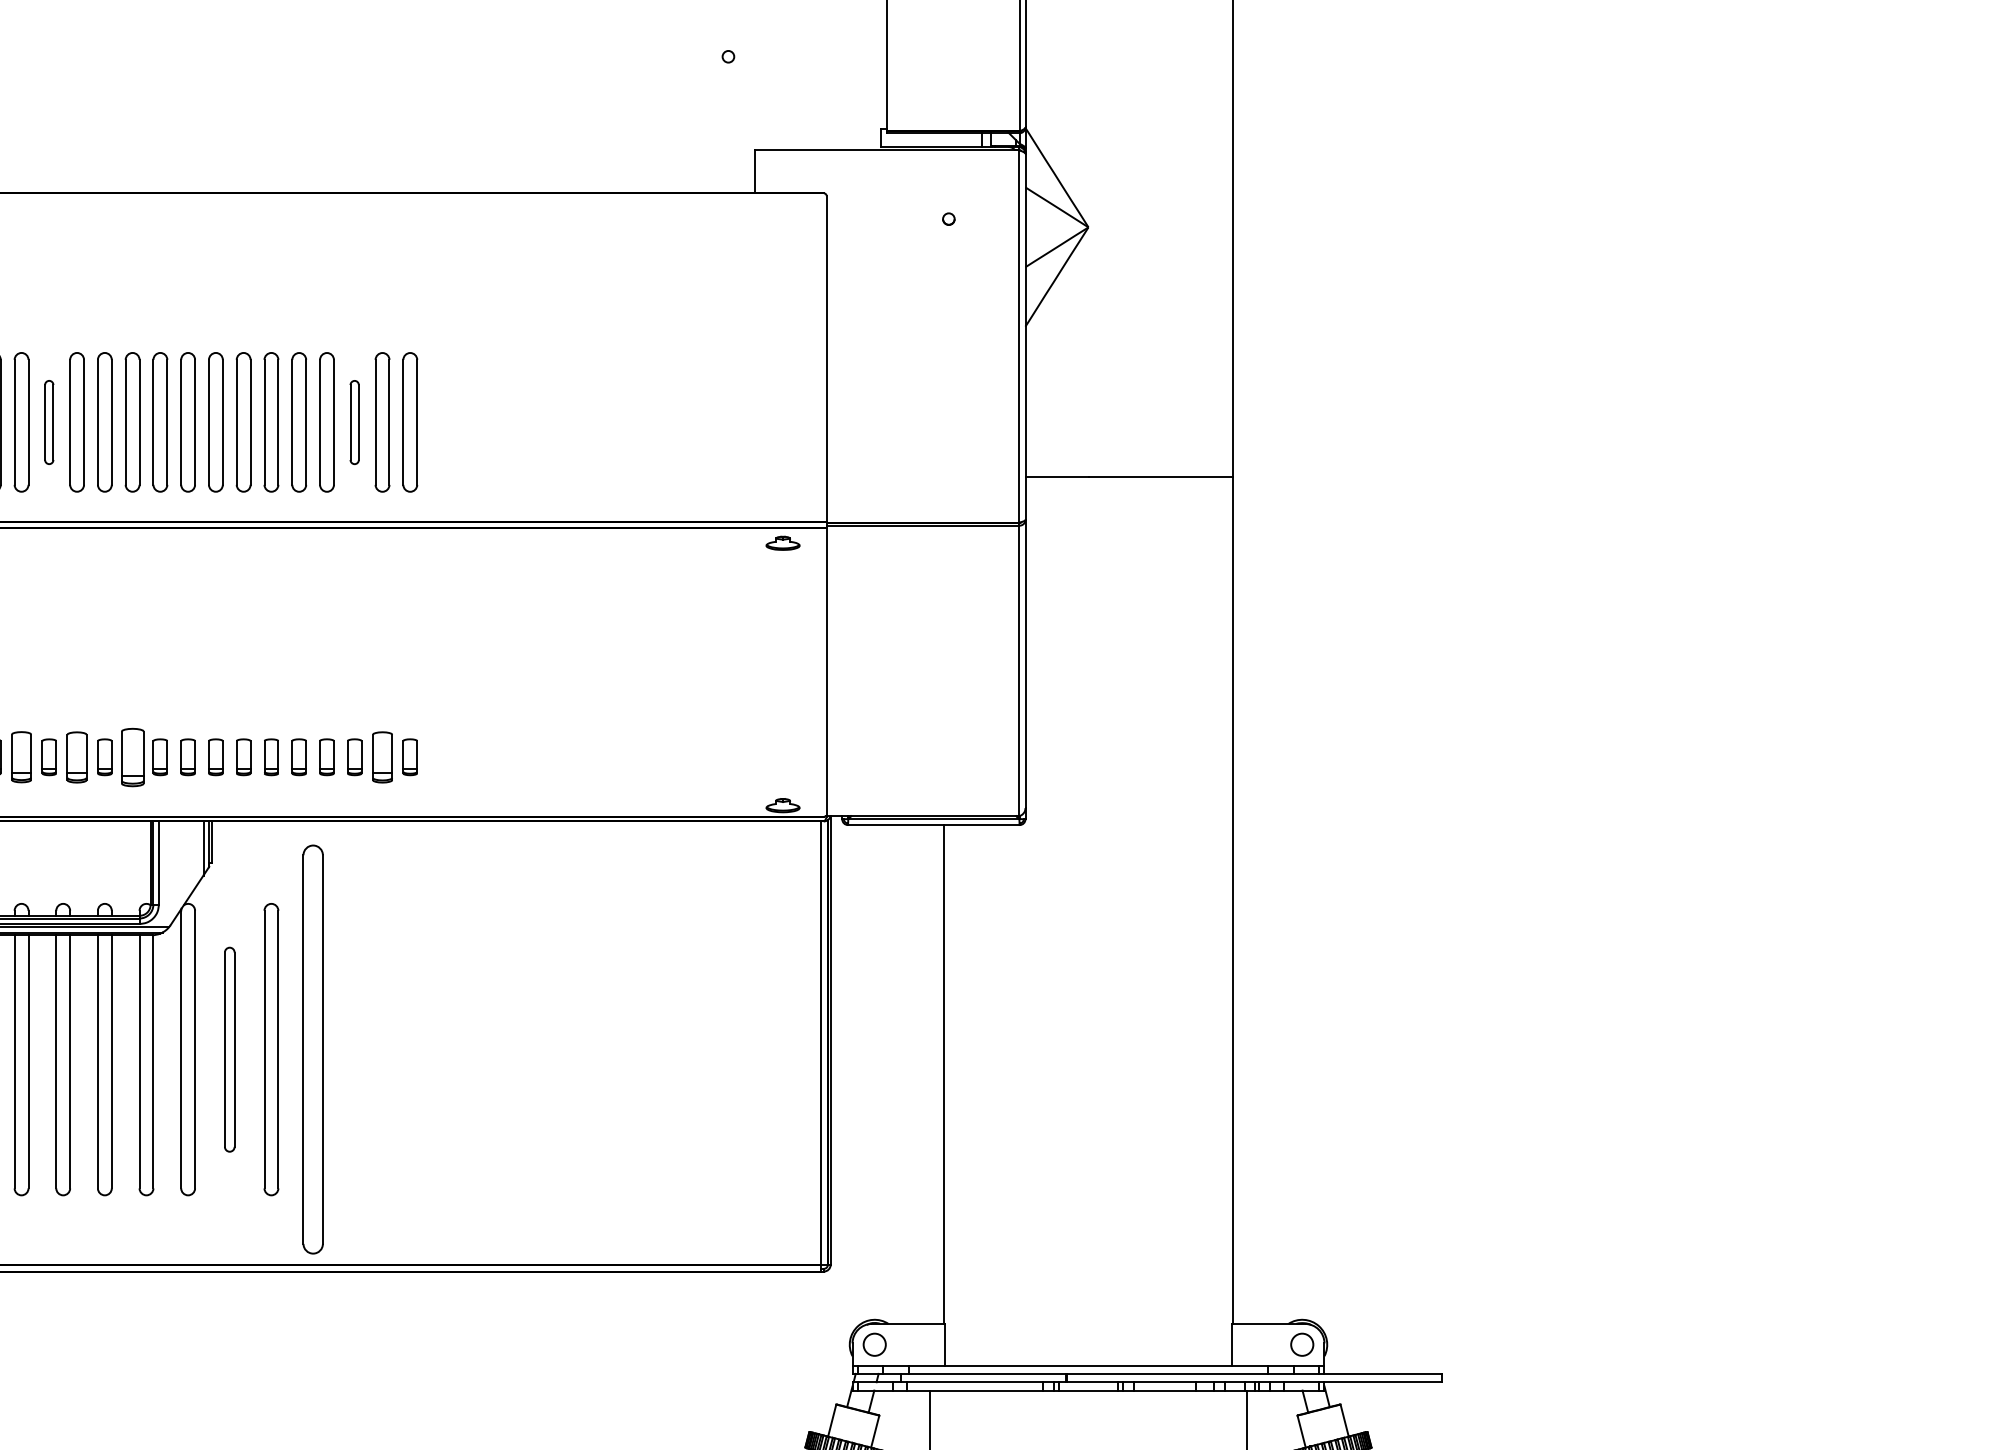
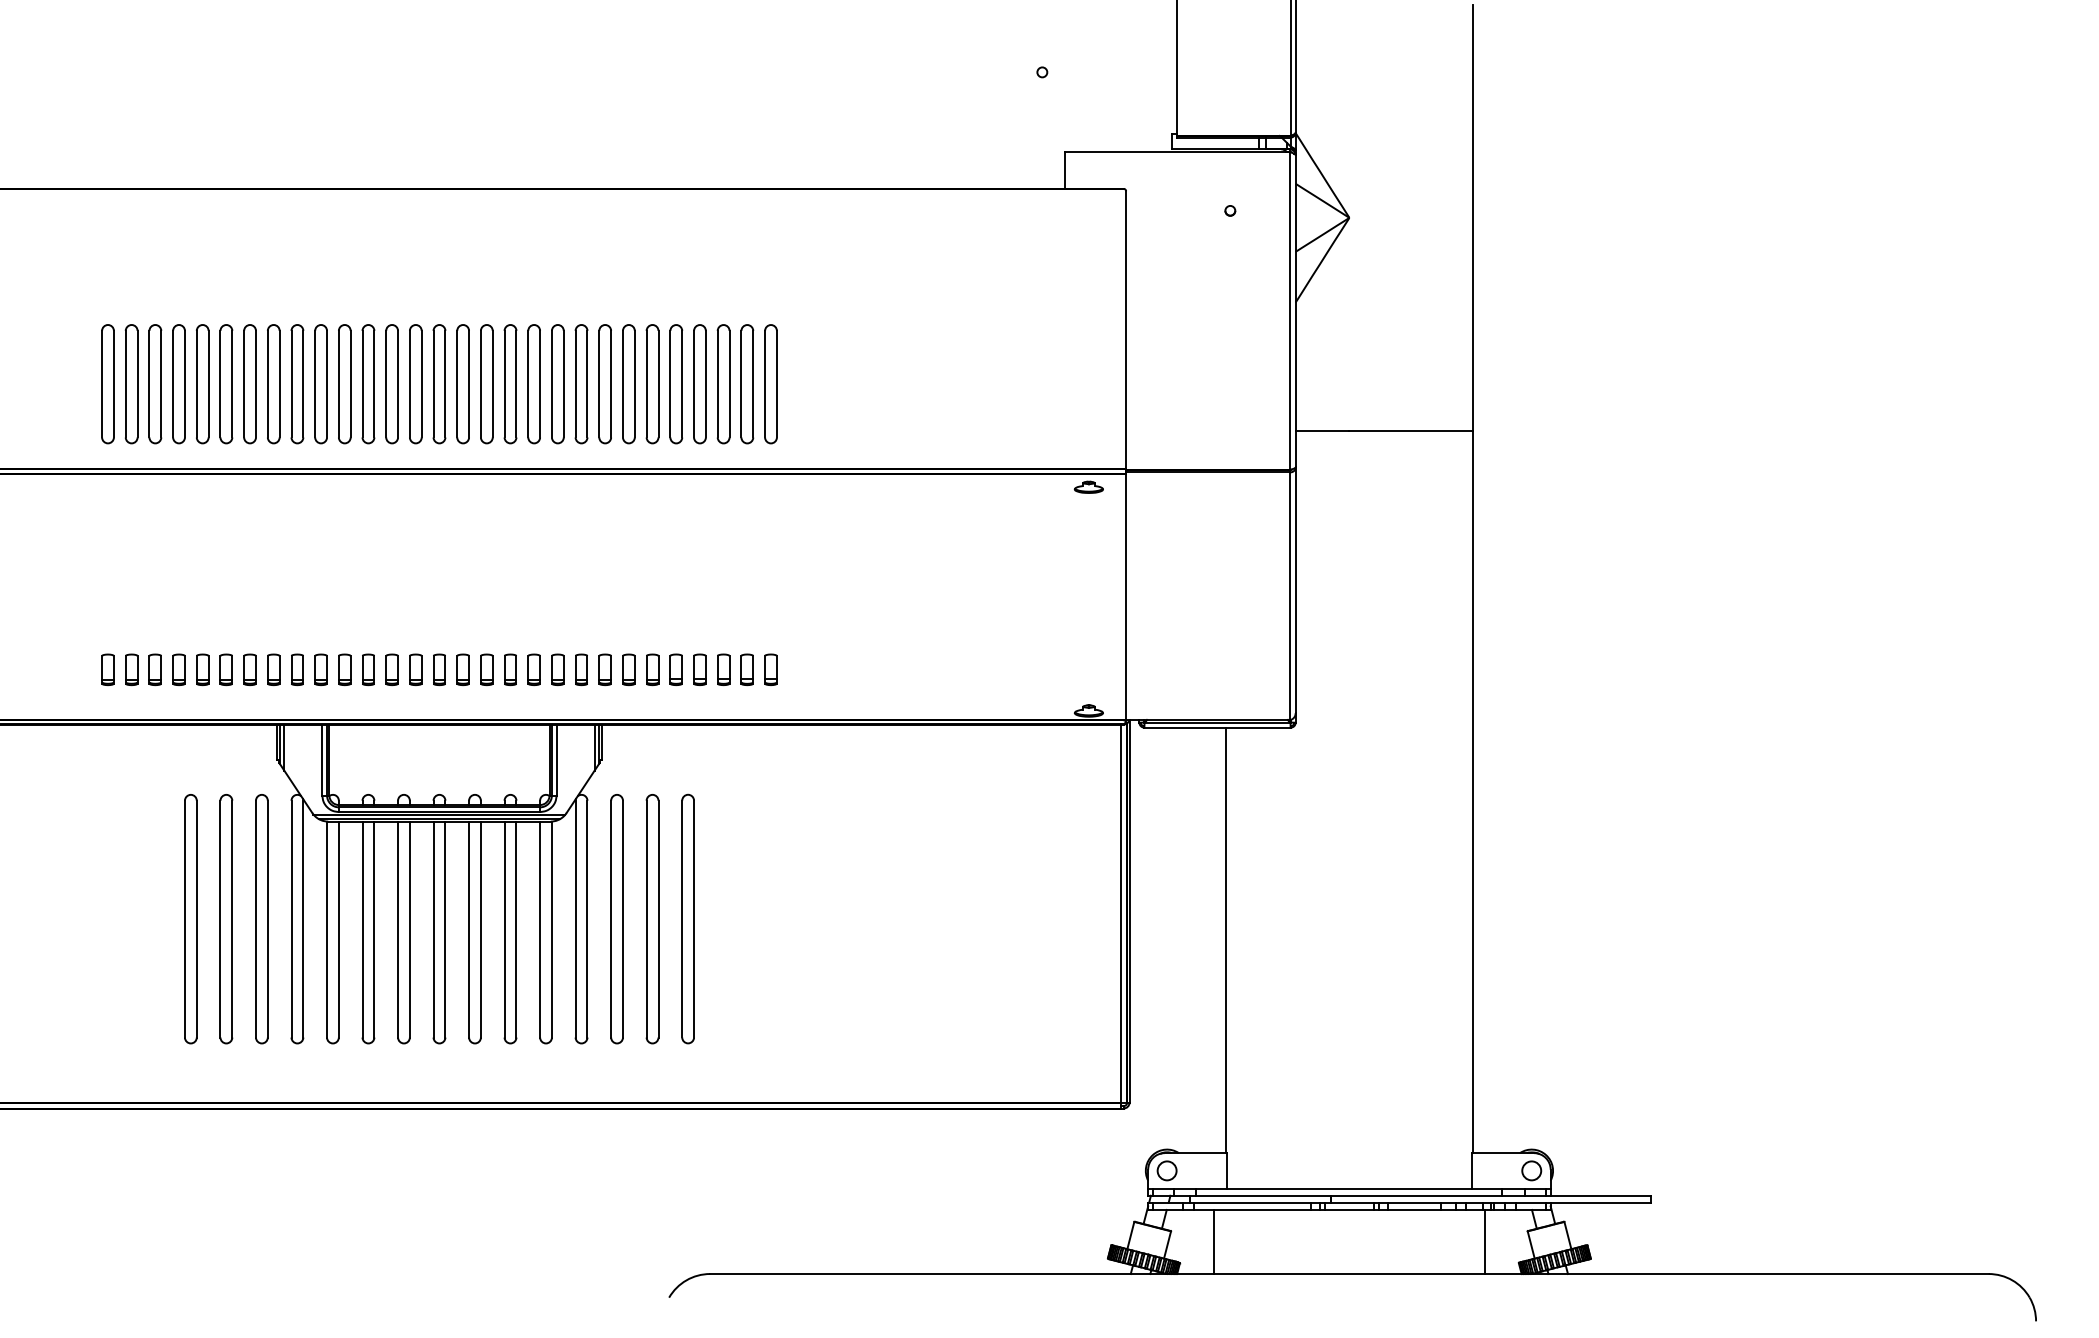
part: (48, 422) -> (462, 384), size x1.67
part: (354, 422) -> (723, 384), size x1.67
part: (21, 756) -> (439, 669), size x0.71
part: (76, 756) -> (486, 669), size x0.71
part: (131, 756) -> (533, 669), size x0.62
part: (381, 756) -> (746, 669), size x0.71
part: (312, 1048) -> (687, 918), size x0.71
part: (229, 1050) -> (616, 919), size x1.43

